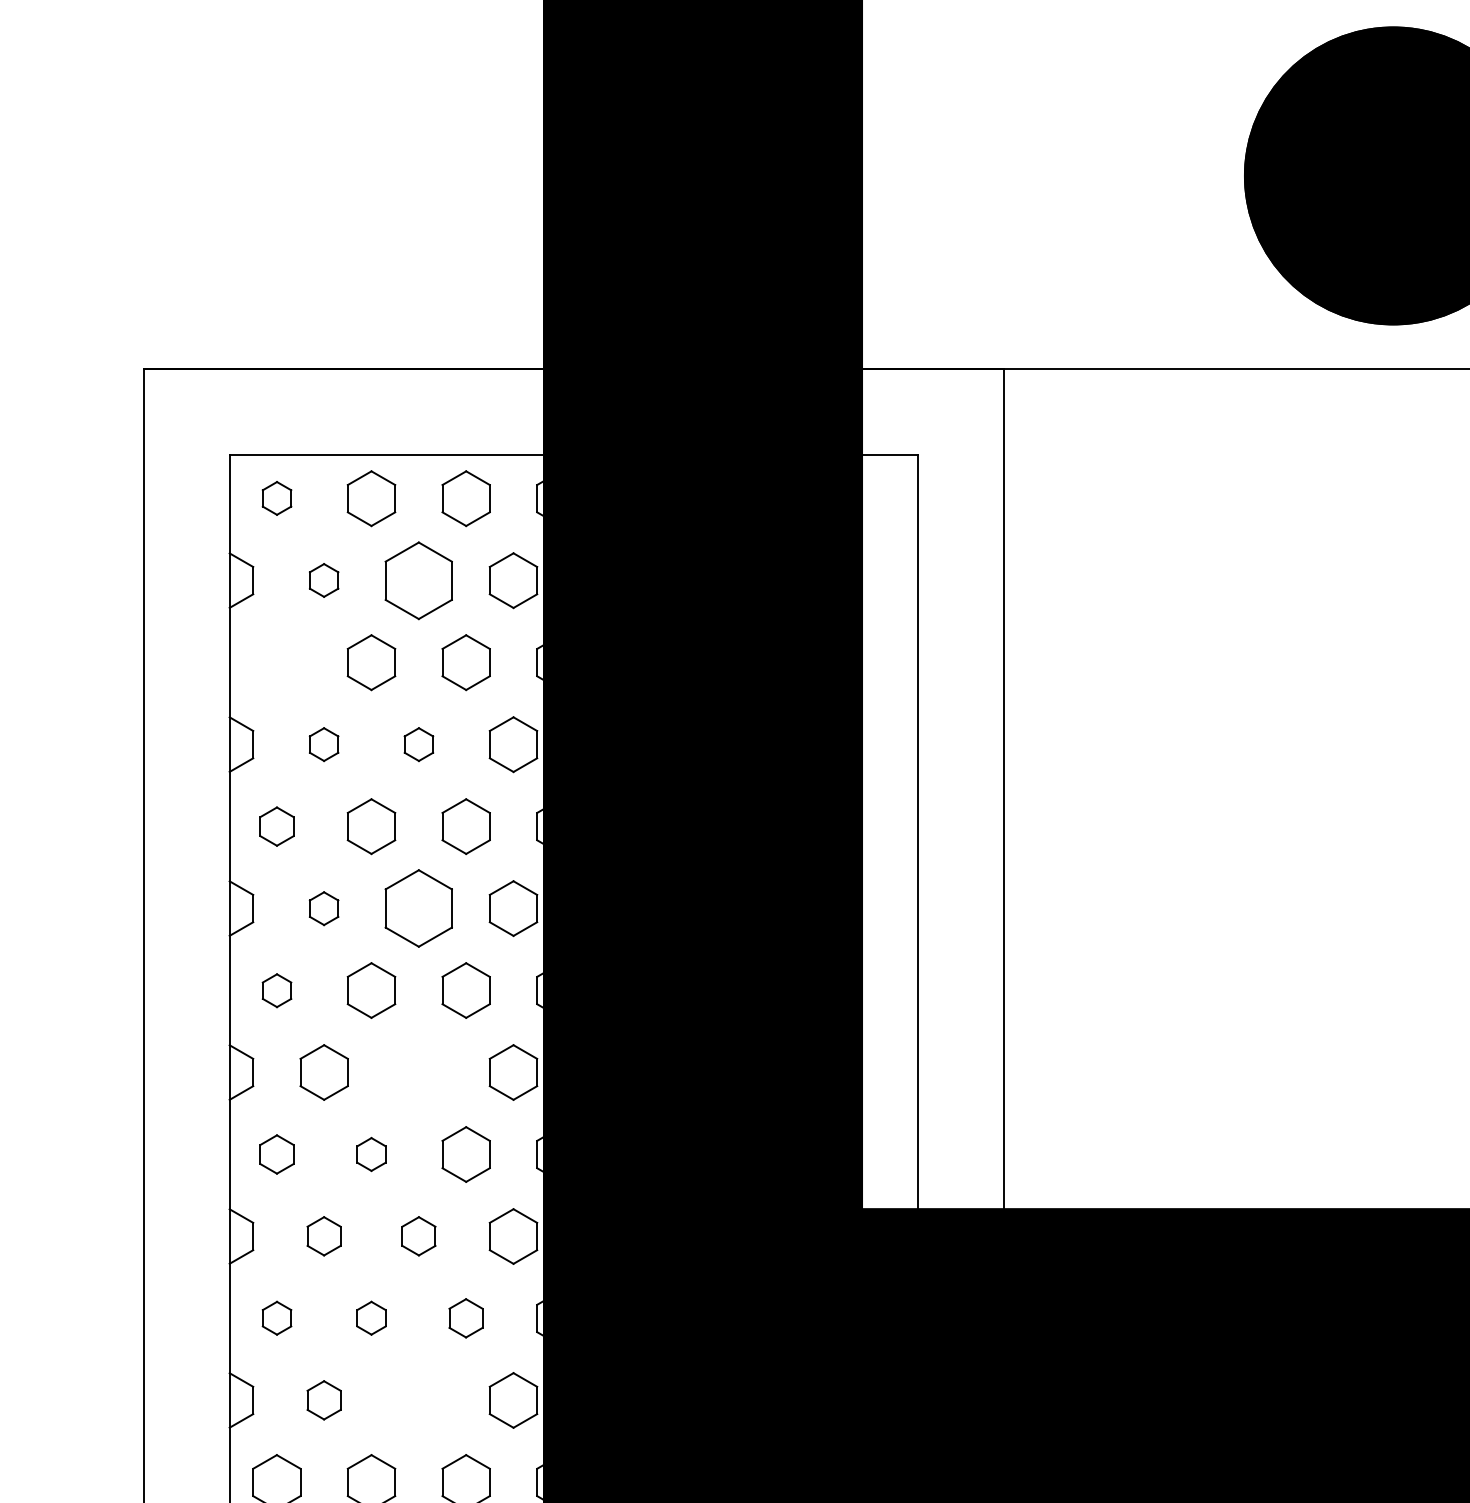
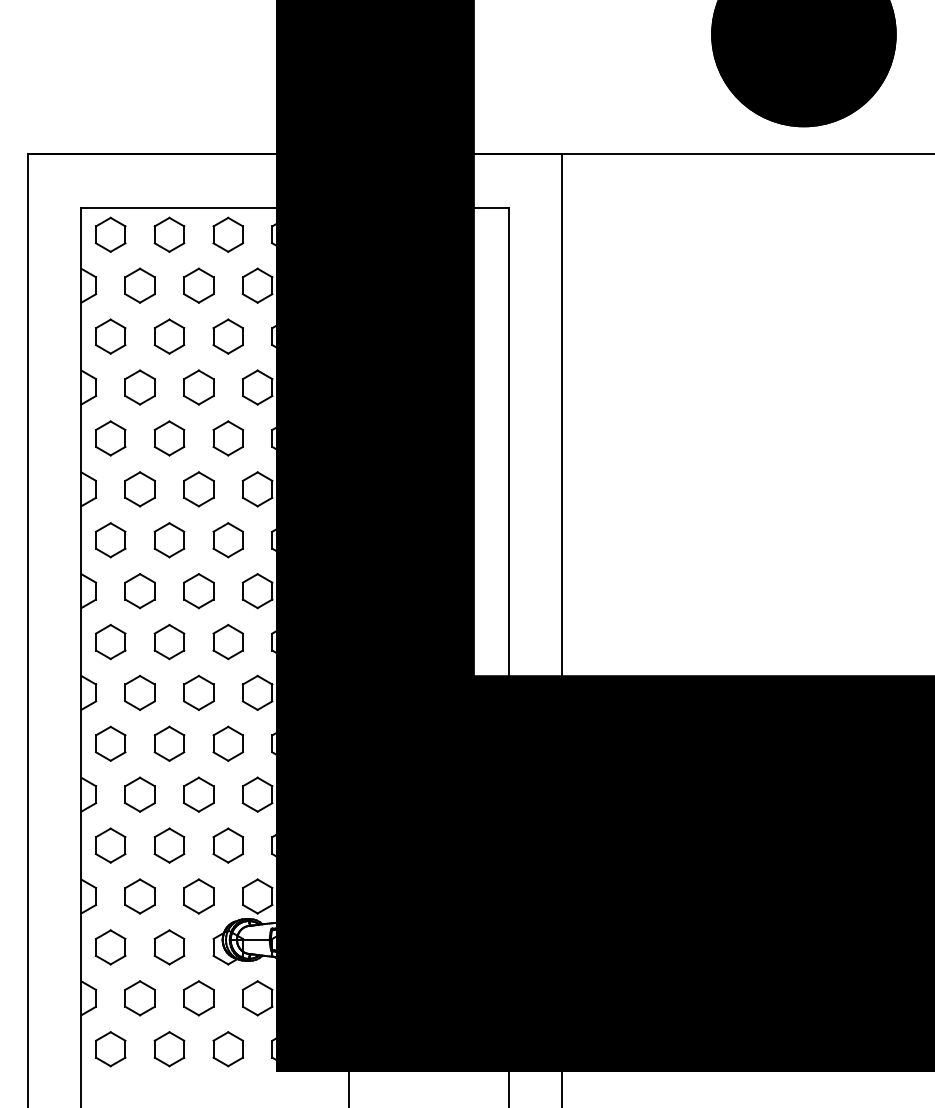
part: (276, 498) -> (110, 234), size x1.67
part: (323, 580) -> (139, 285), size x1.67
part: (418, 580) -> (198, 285), size x0.71
part: (276, 662) -> (110, 336), added
part: (323, 744) -> (139, 387), size x1.67
part: (418, 744) -> (198, 387), size x1.67
part: (276, 826) -> (110, 438), size x1.43
part: (323, 908) -> (139, 489), size x1.67
part: (418, 908) -> (198, 489), size x0.71
part: (276, 990) -> (110, 540), size x1.67
part: (418, 1073) -> (198, 591), added
part: (276, 1153) -> (110, 641), size x1.43
part: (371, 1153) -> (169, 641), size x1.67
part: (323, 1235) -> (139, 692), size x1.43
part: (418, 1235) -> (198, 692), size x1.43
part: (276, 1317) -> (110, 743), size x1.67
part: (371, 1317) -> (169, 743), size x1.67
part: (464, 1317) -> (227, 743), size x1.43
part: (323, 1400) -> (139, 794), size x1.43
part: (418, 1400) -> (198, 794), added

